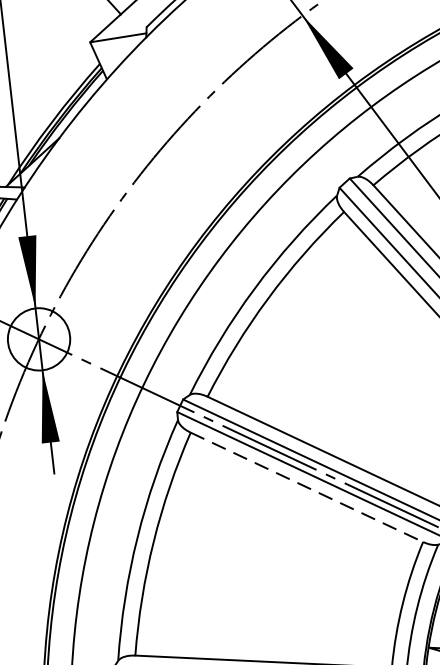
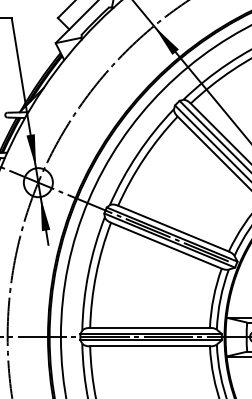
line: (307, 486) -> (166, 245), dashed -> solid

